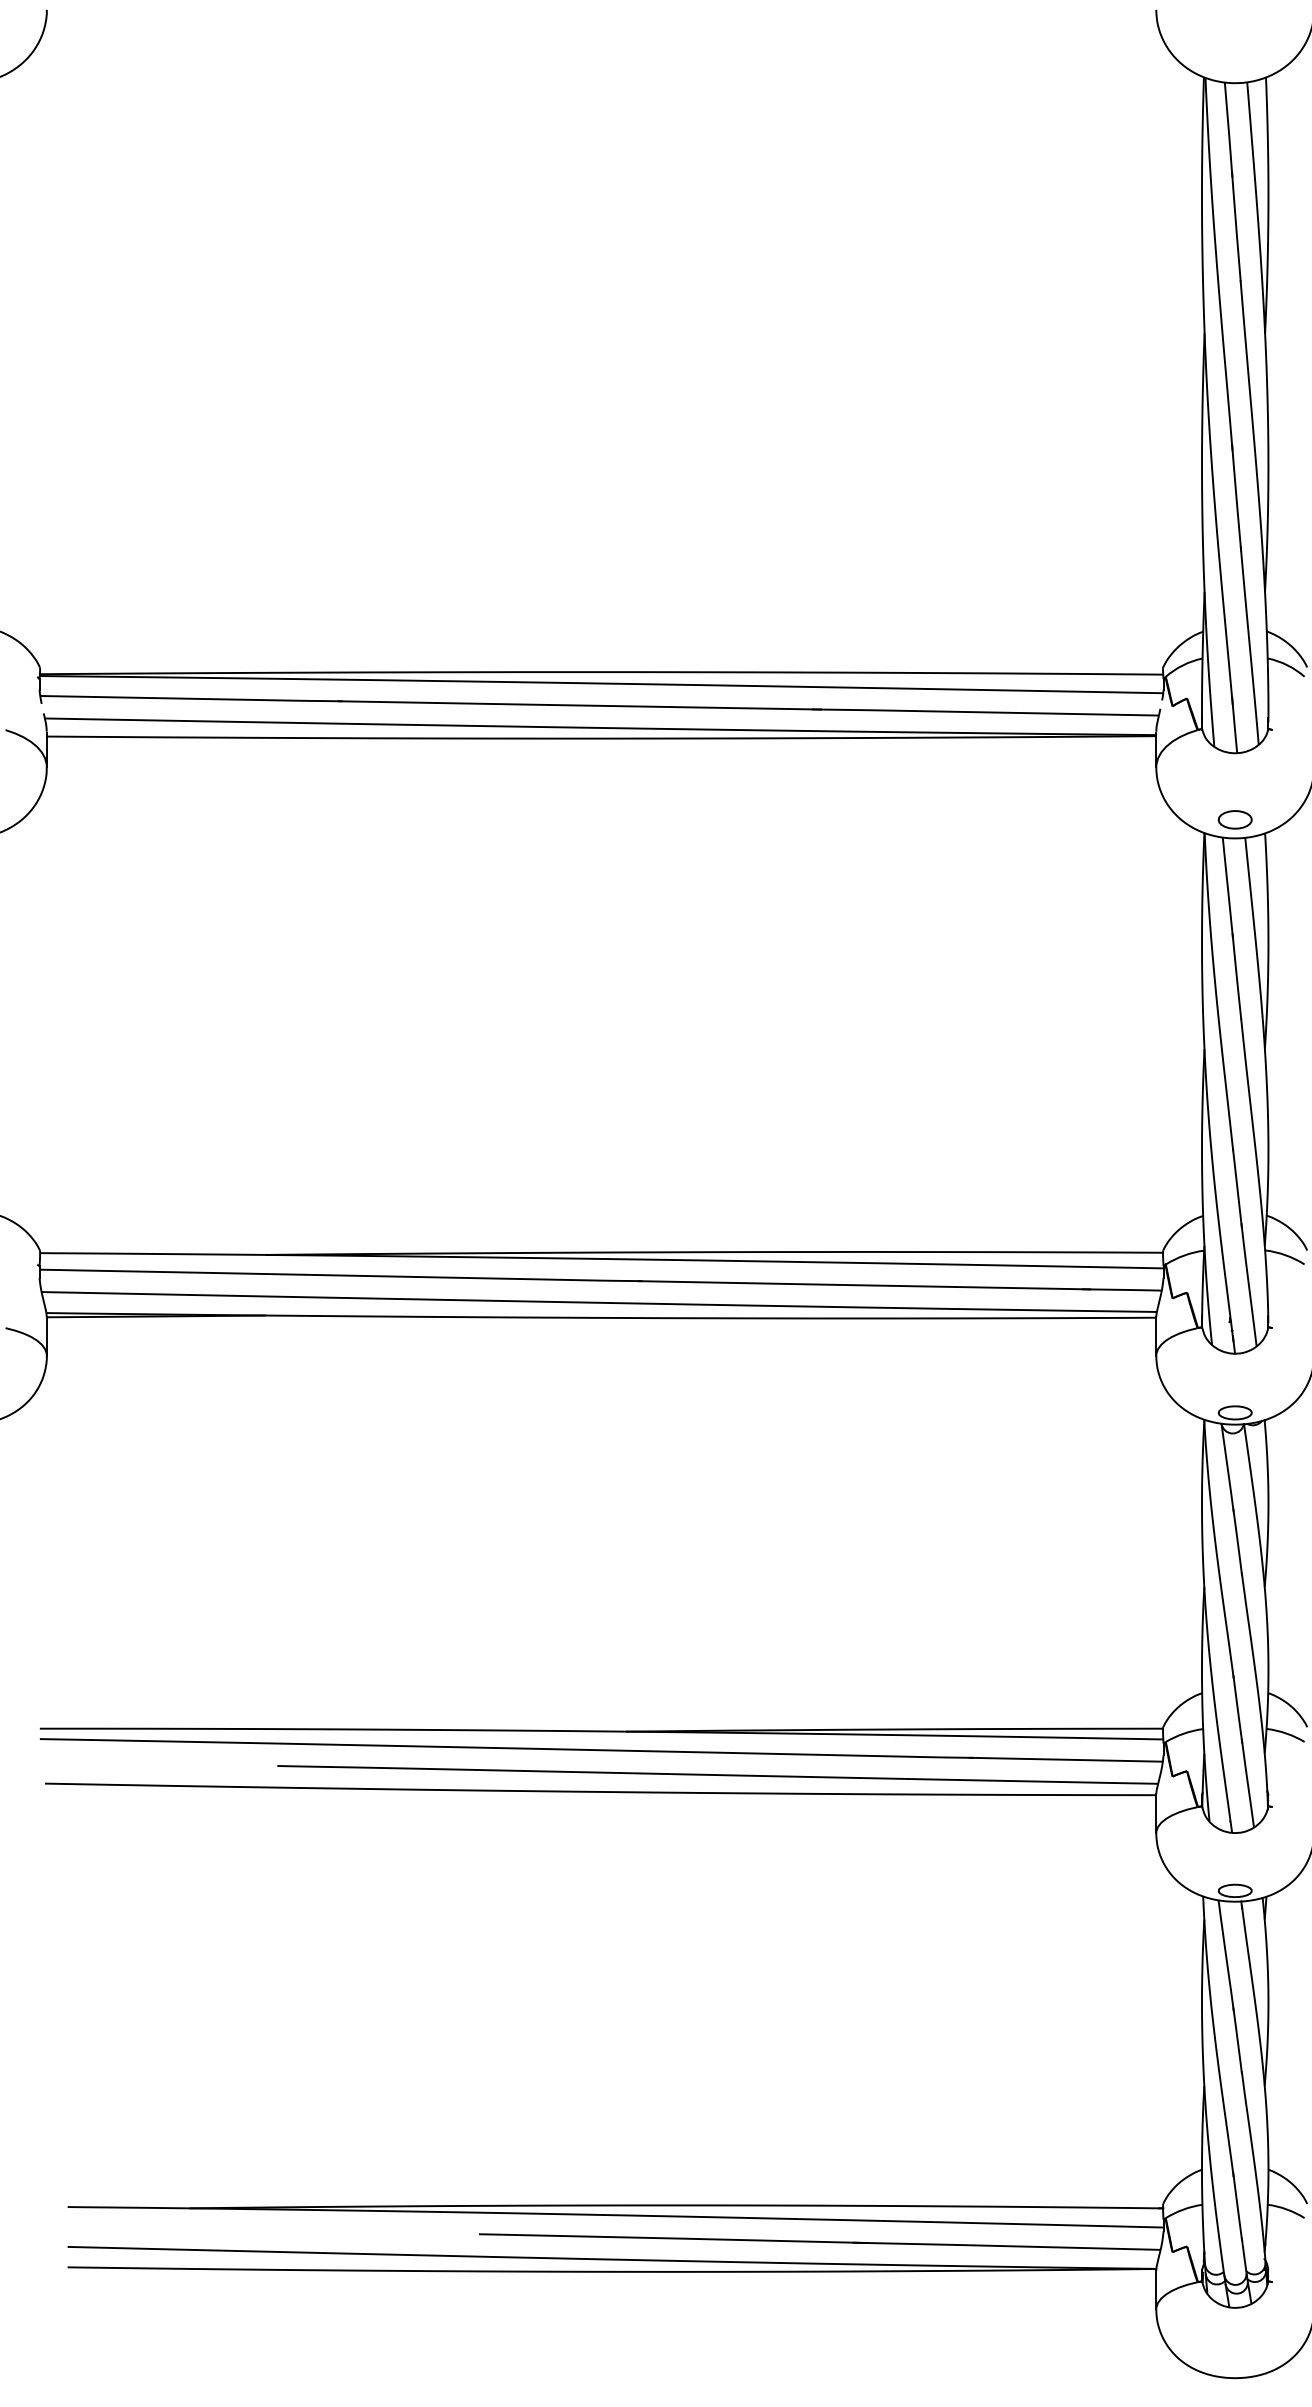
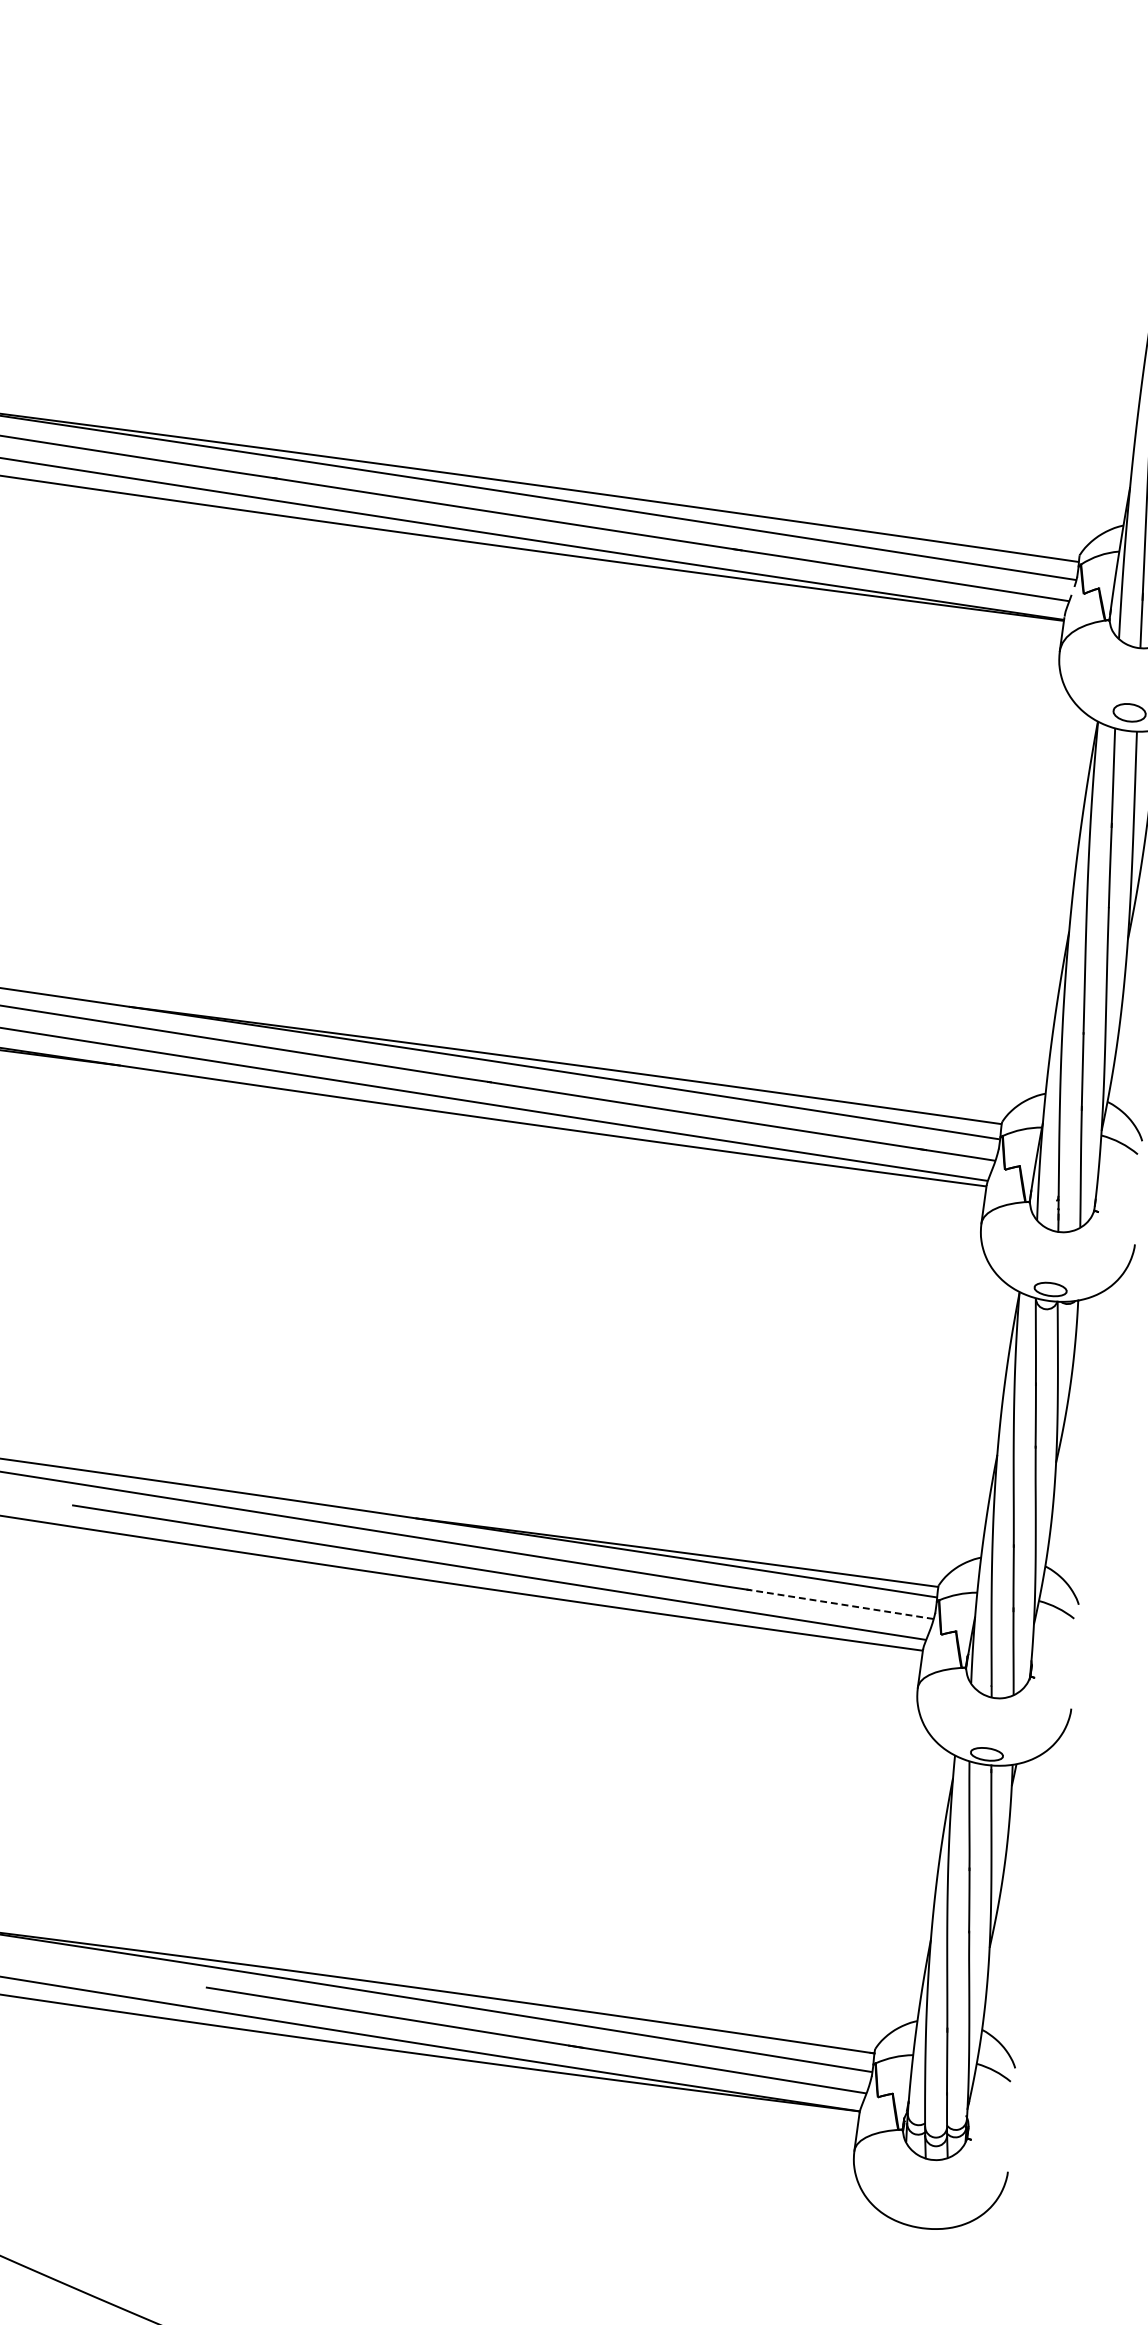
line: (1066, 1759) -> (840, 1604), solid -> dashed

